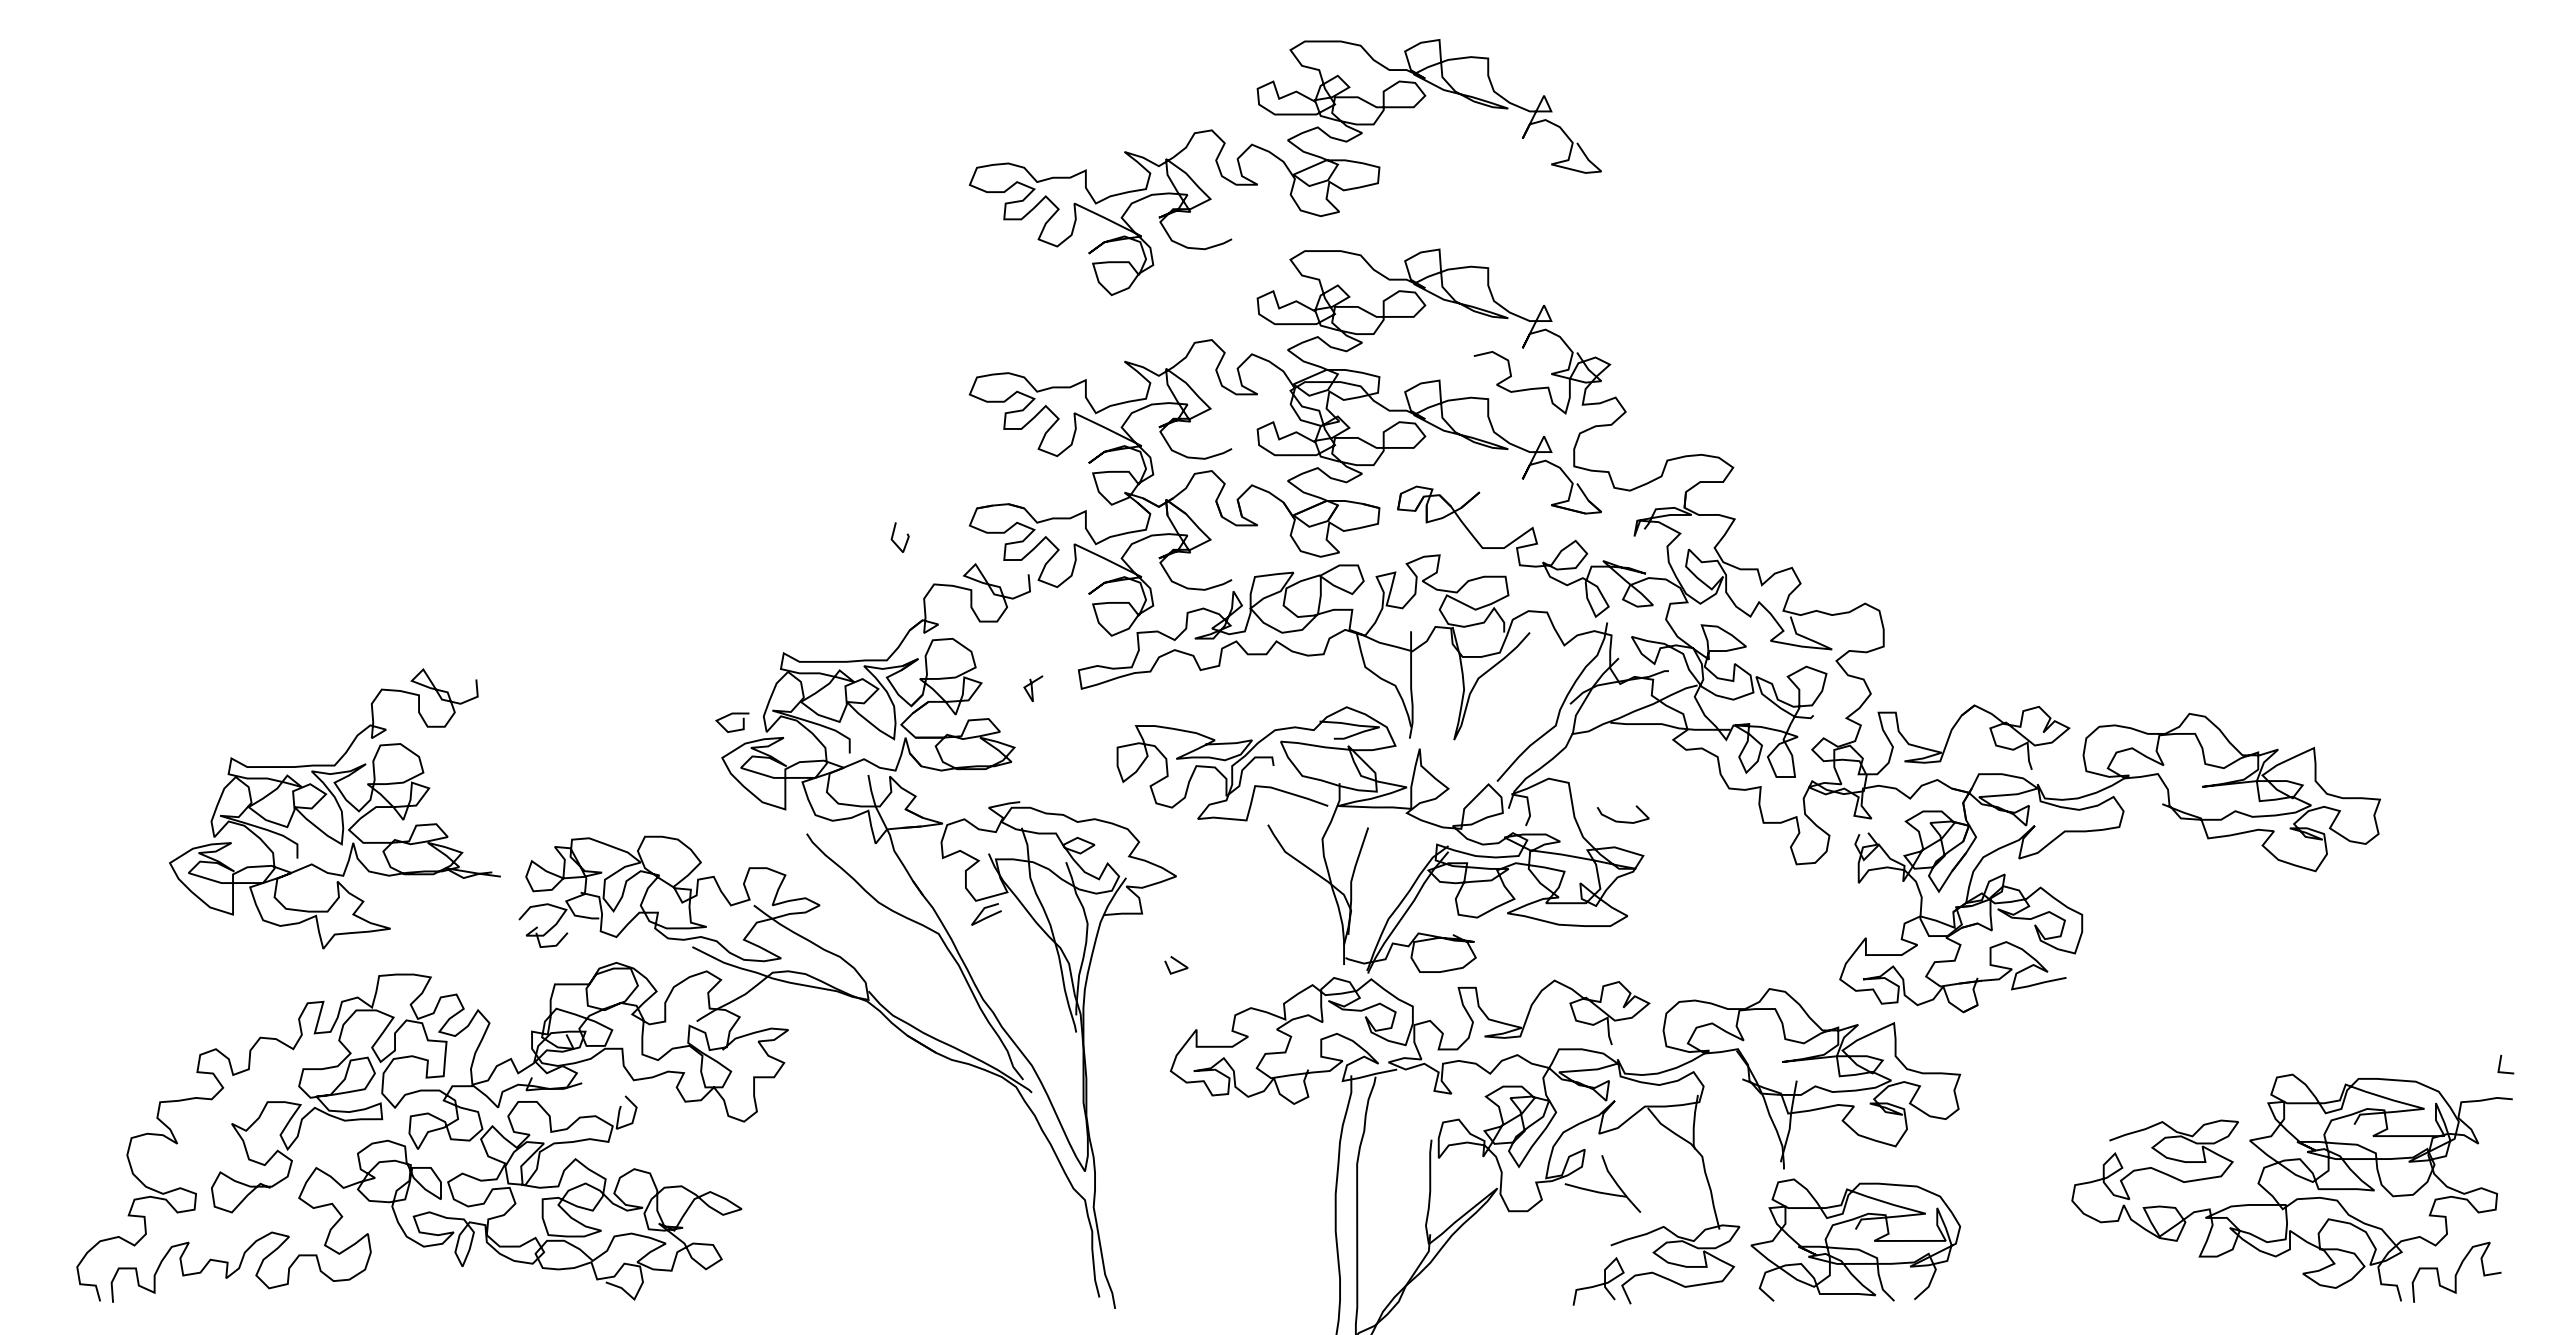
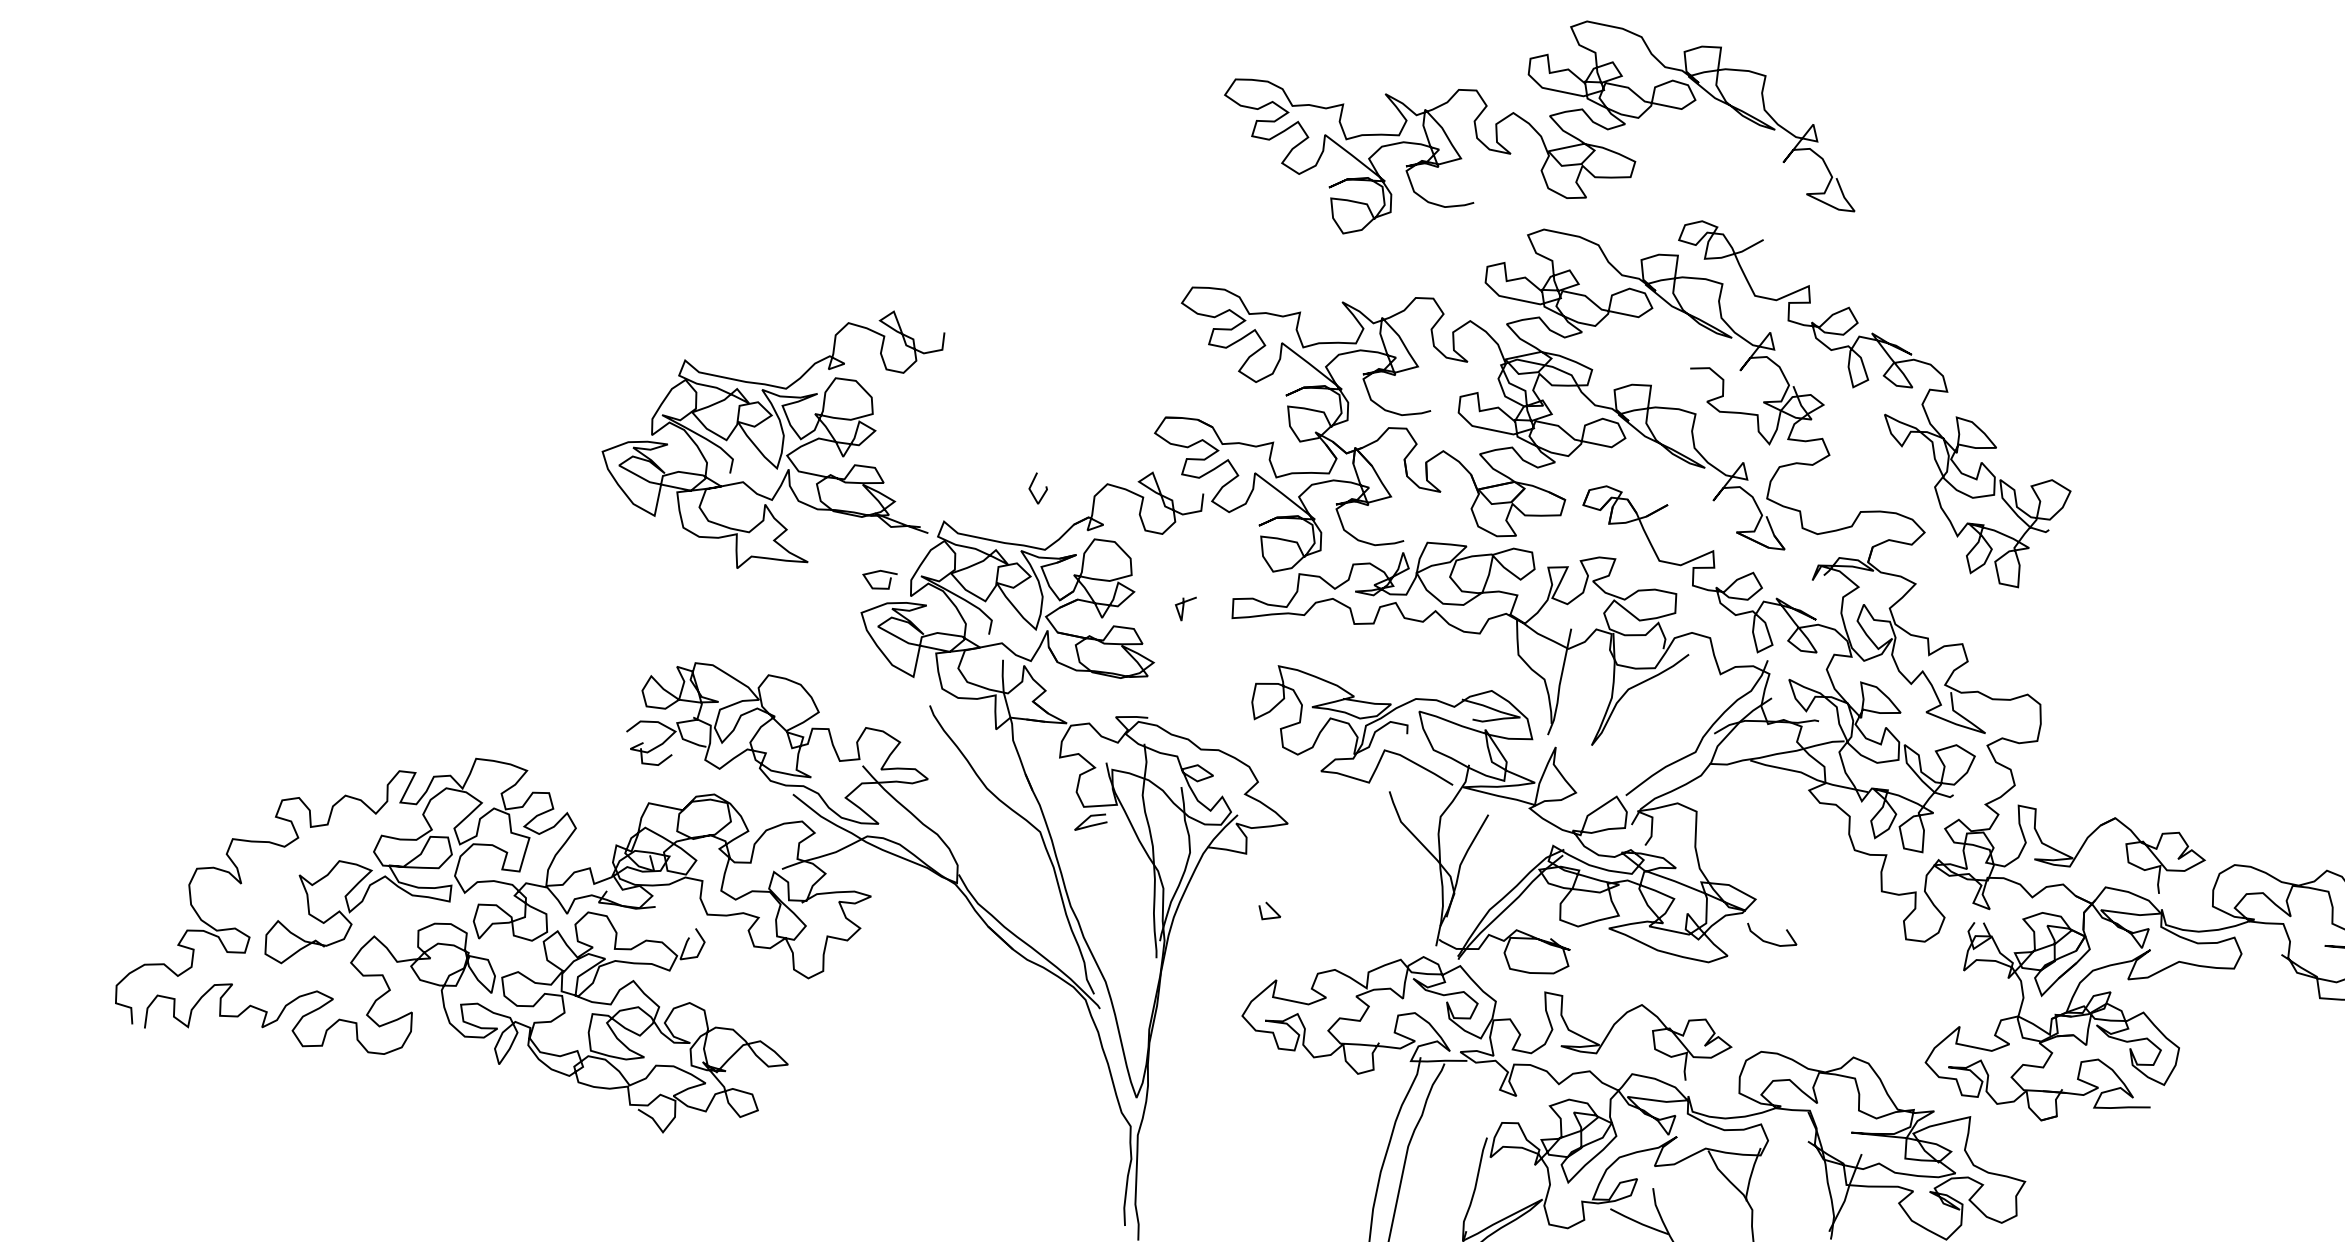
curve: (1670, 361) -> (1884, 414), added
line: (893, 537) -> (1031, 487), moved
part: (334, 808) -> (777, 431), moved
curve: (1623, 821) -> (1770, 942), moved

